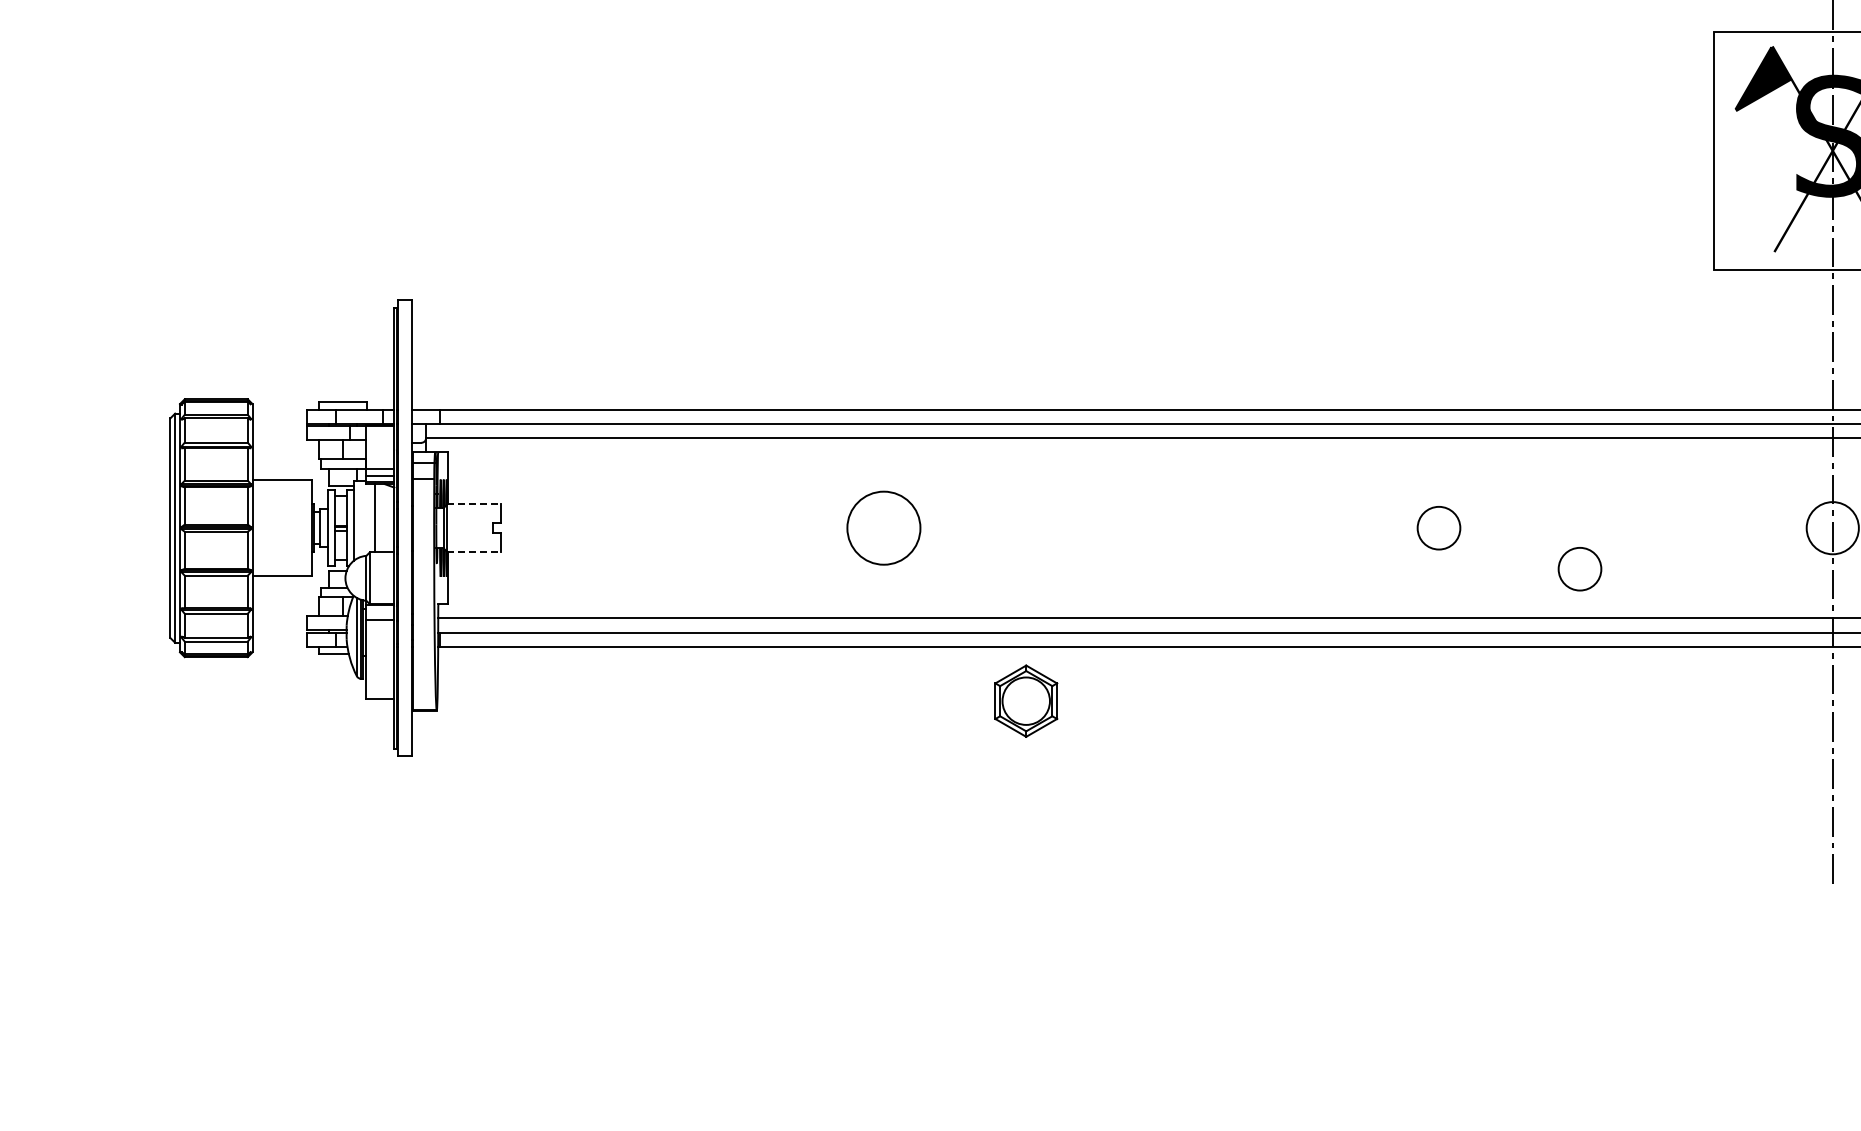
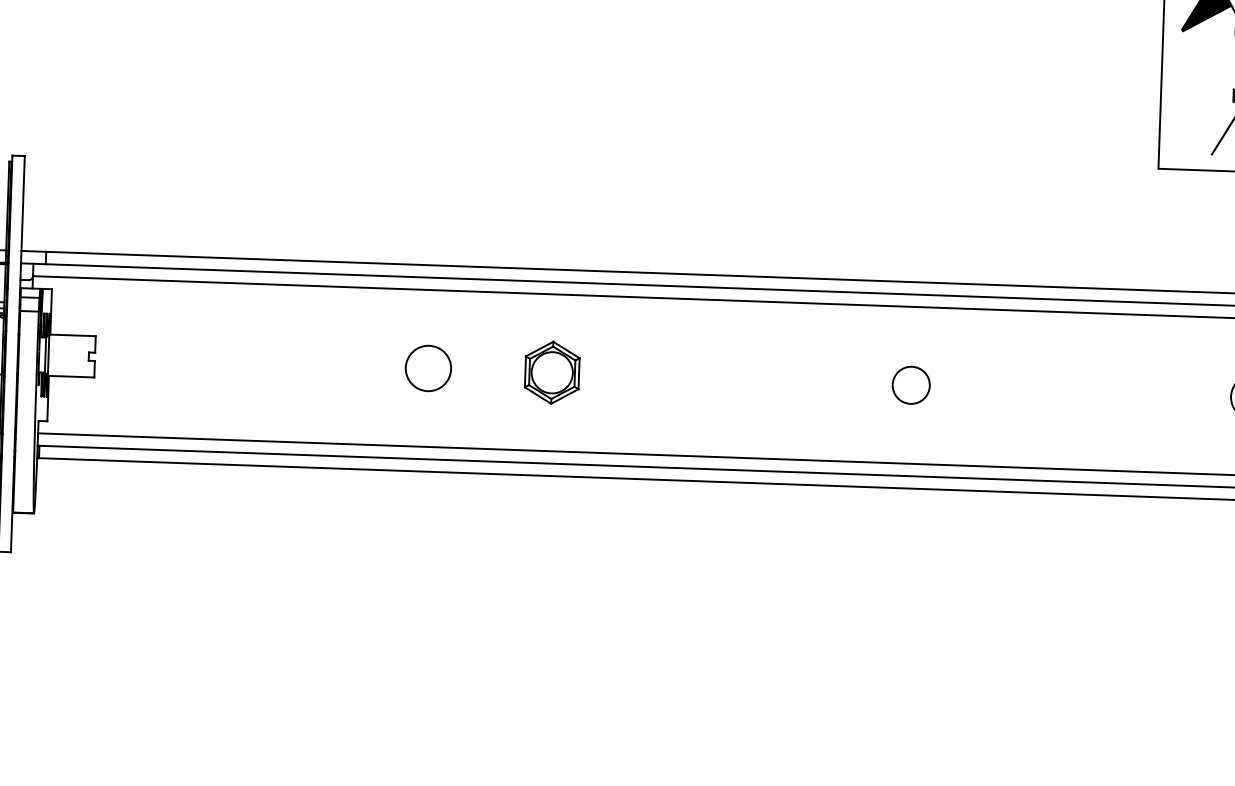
line: (473, 504) -> (72, 335), dashed -> solid
circle: (883, 528) -> (428, 368), size x0.71
line: (473, 551) -> (70, 376), dashed -> solid
circle: (1579, 569) -> (1032, 425), removed
part: (1026, 700) -> (552, 372), moved

